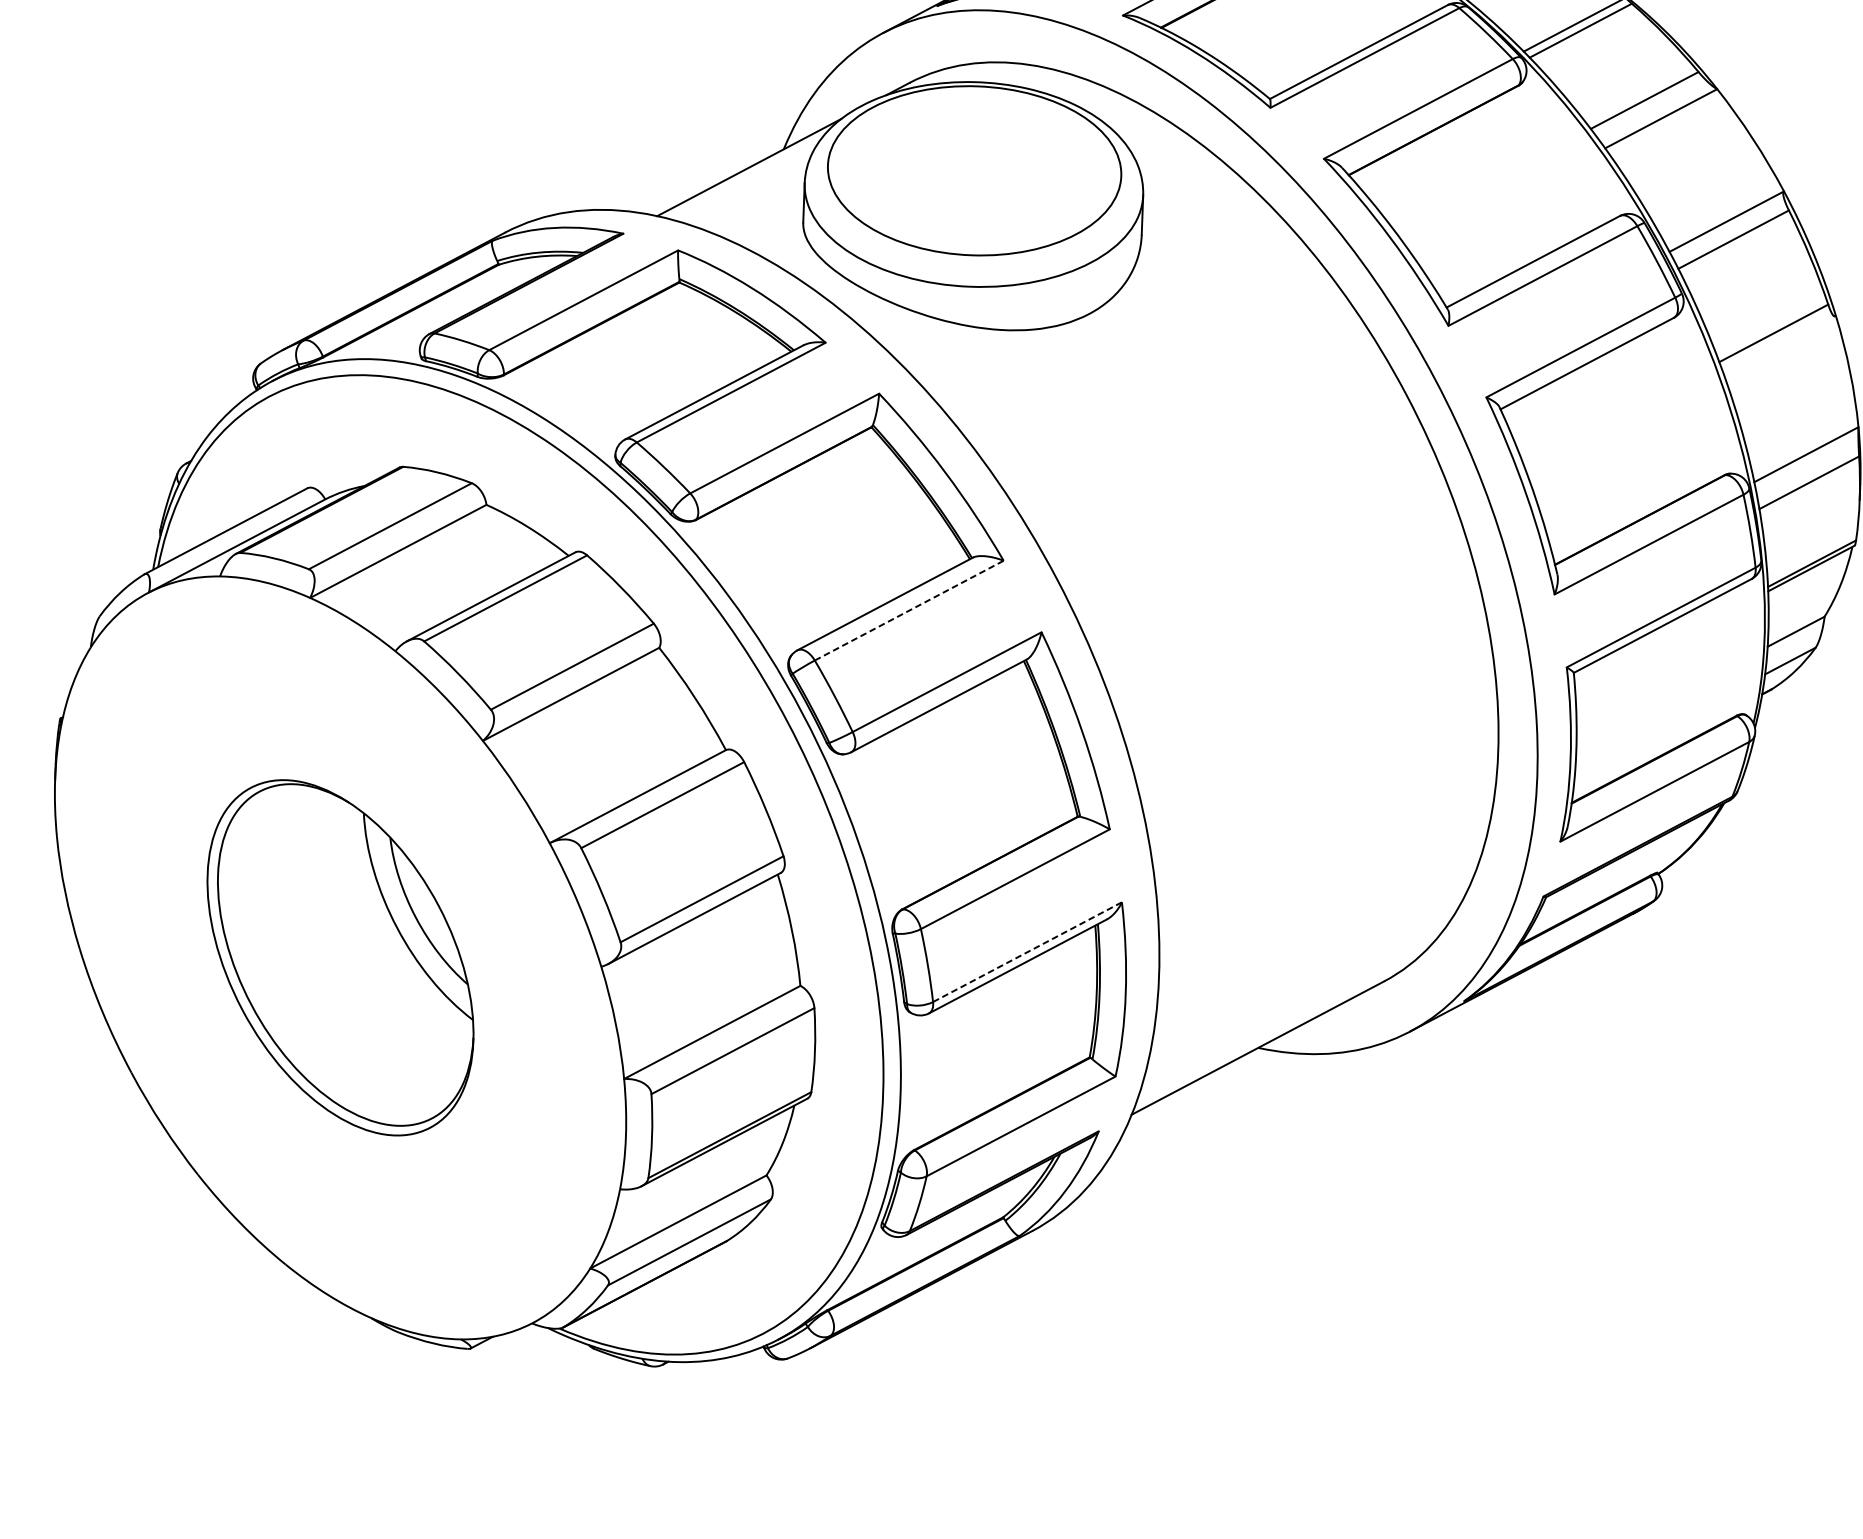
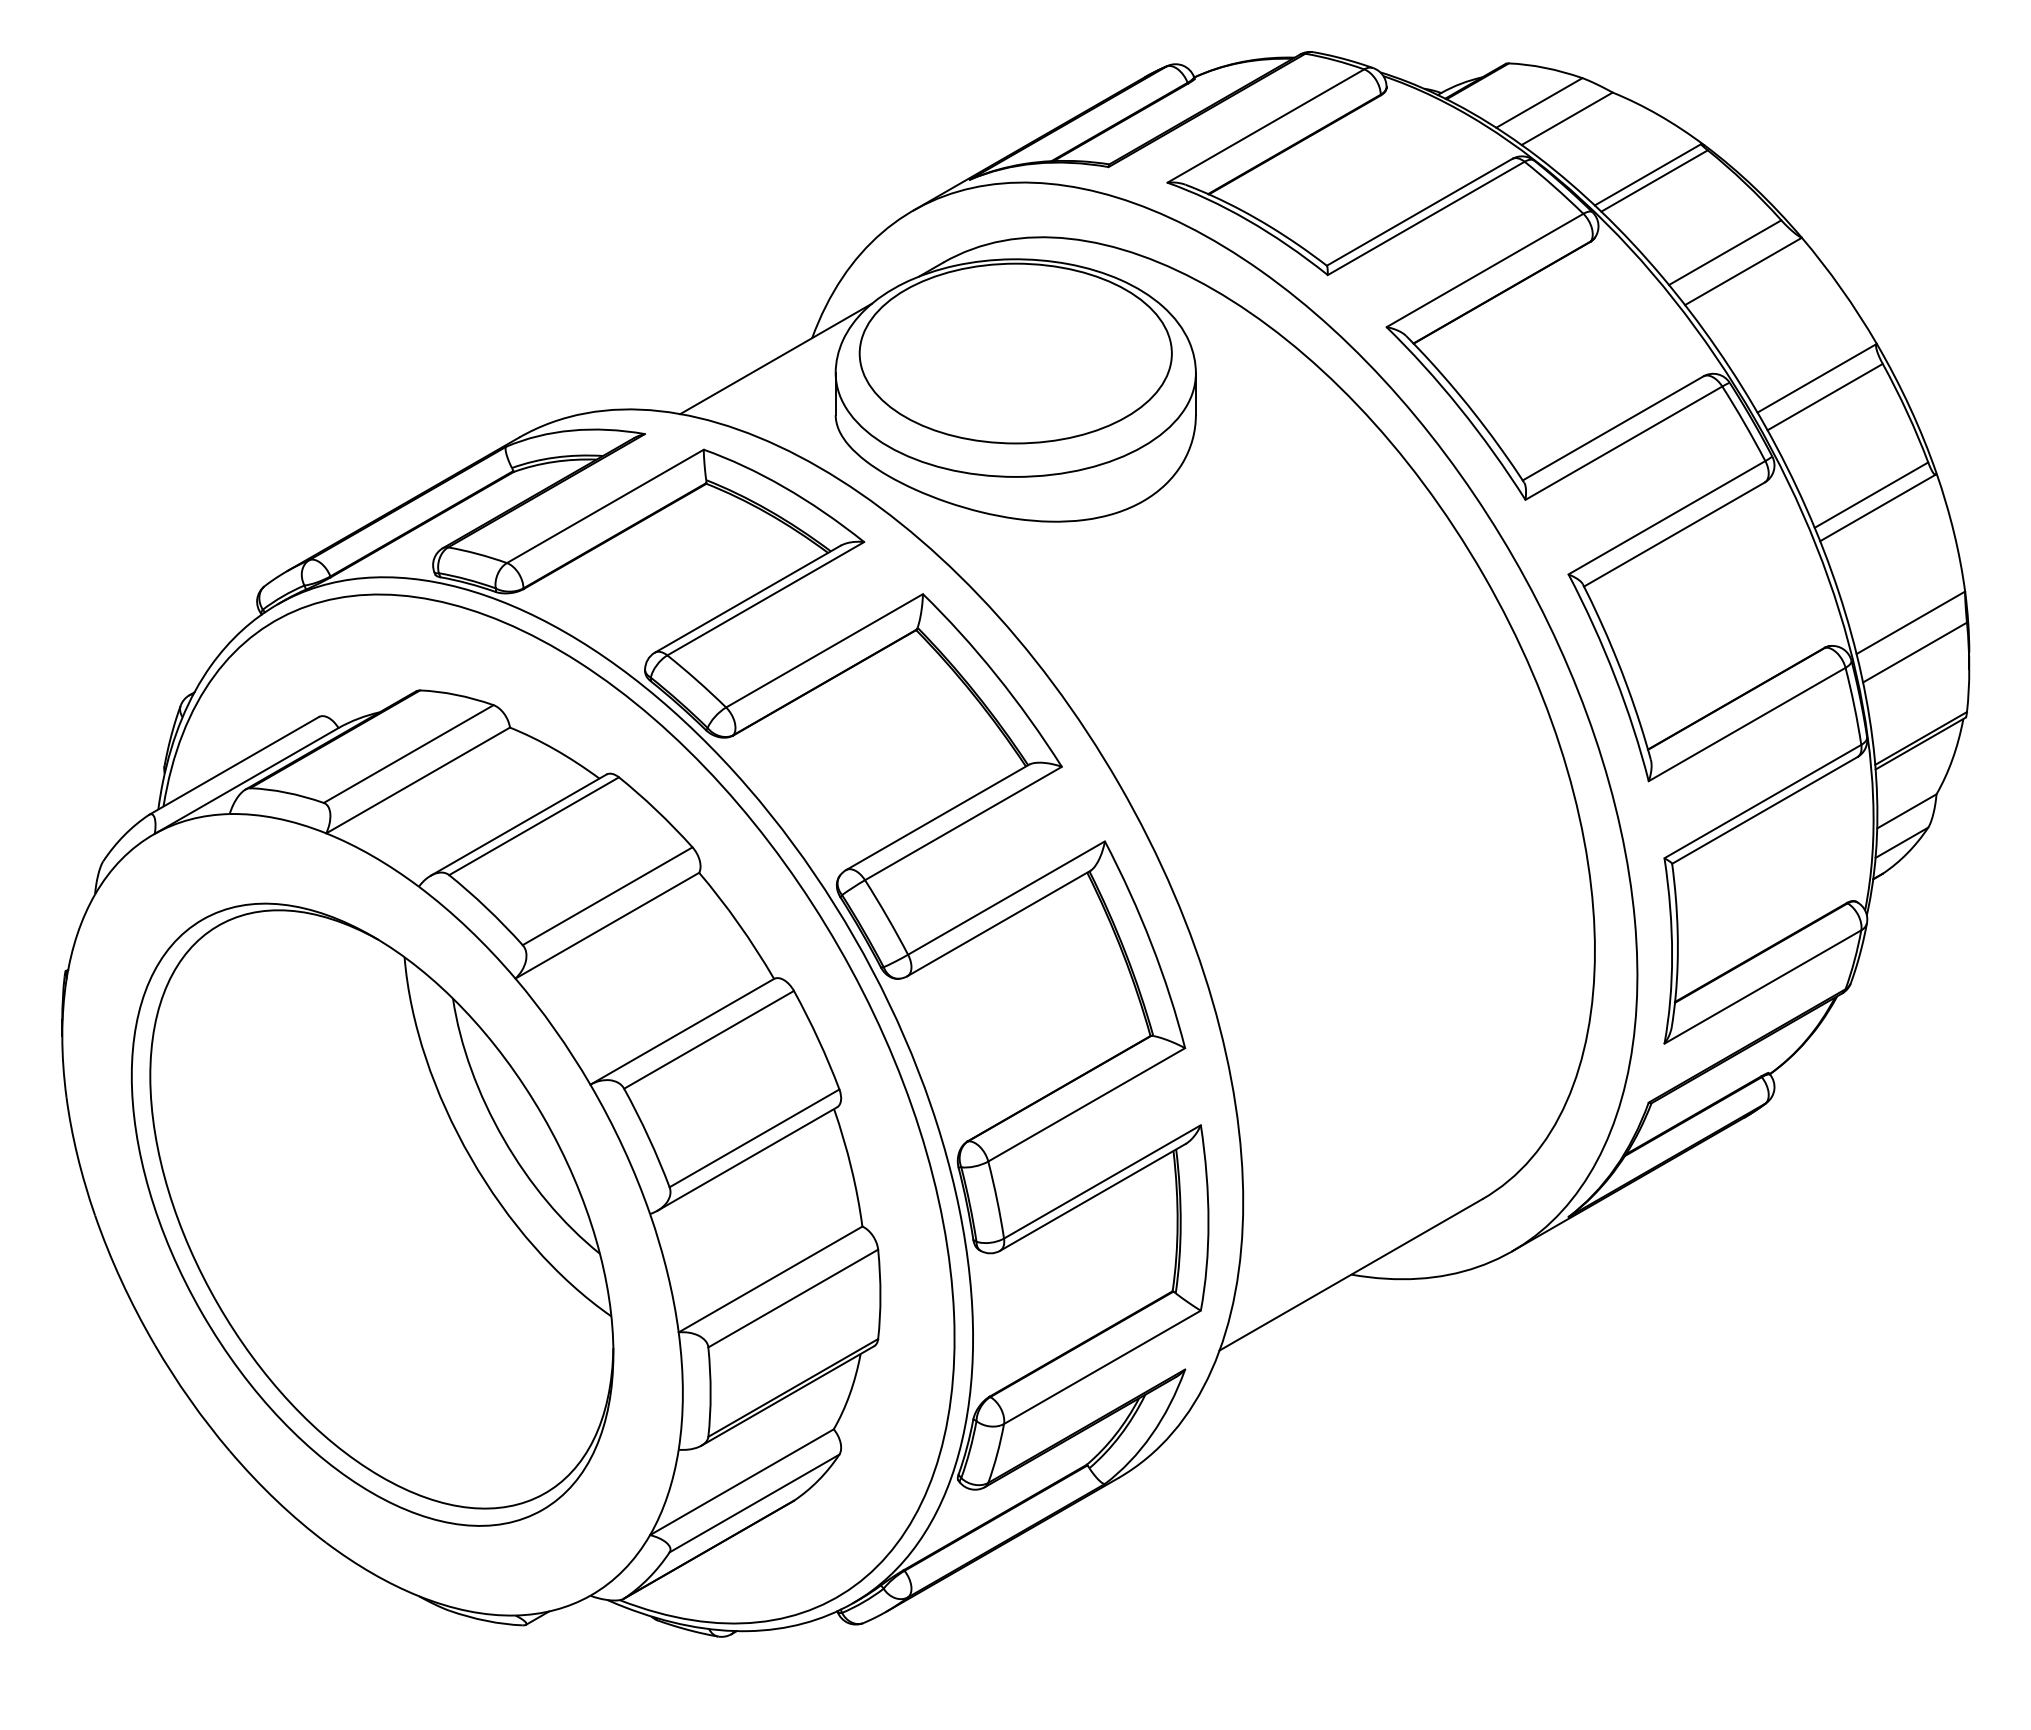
line: (1779, 345) -> (1877, 507), added
line: (909, 610) -> (963, 823), dashed -> solid
line: (1027, 951) -> (1102, 1181), dashed -> solid
part: (340, 957) -> (372, 1214), size x1.67

